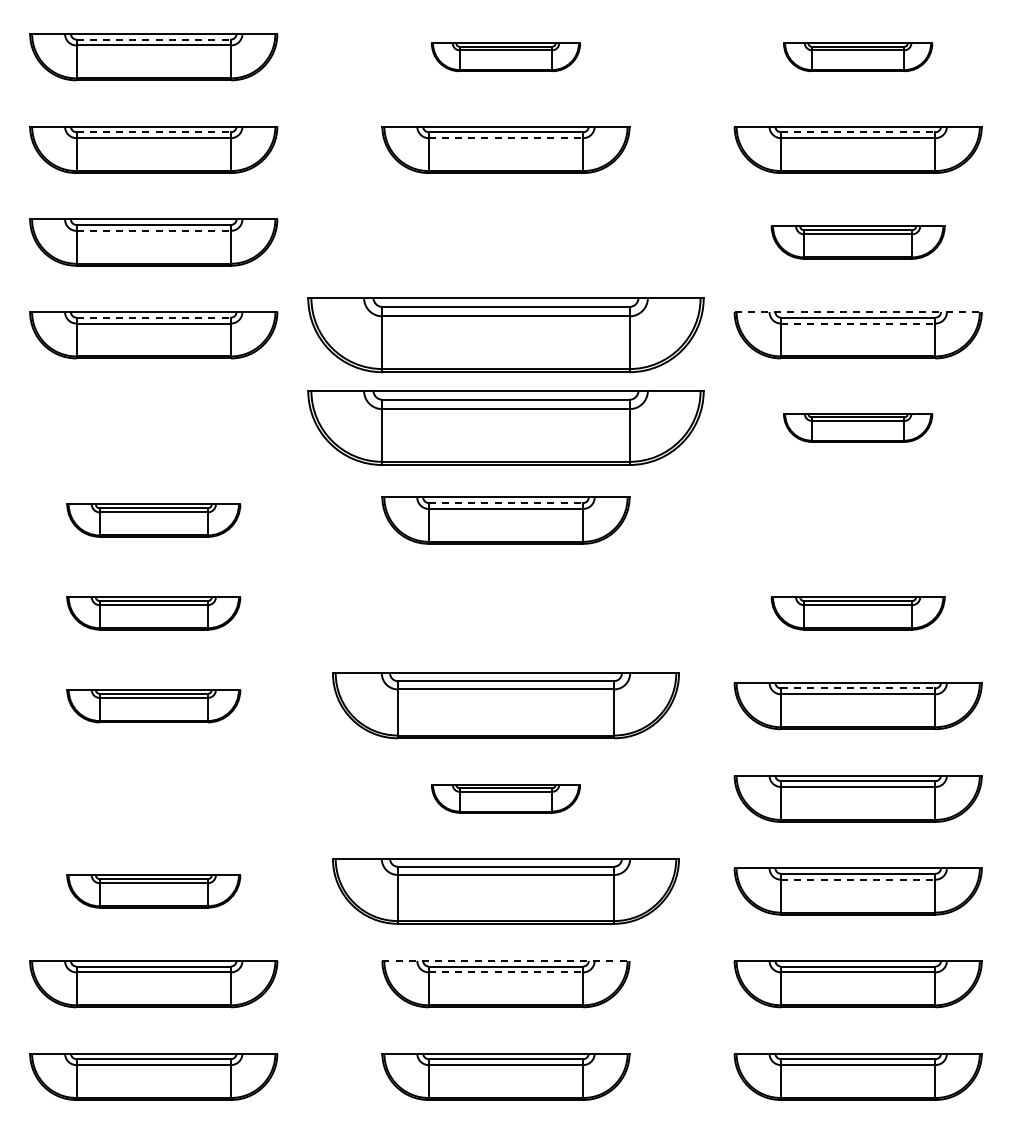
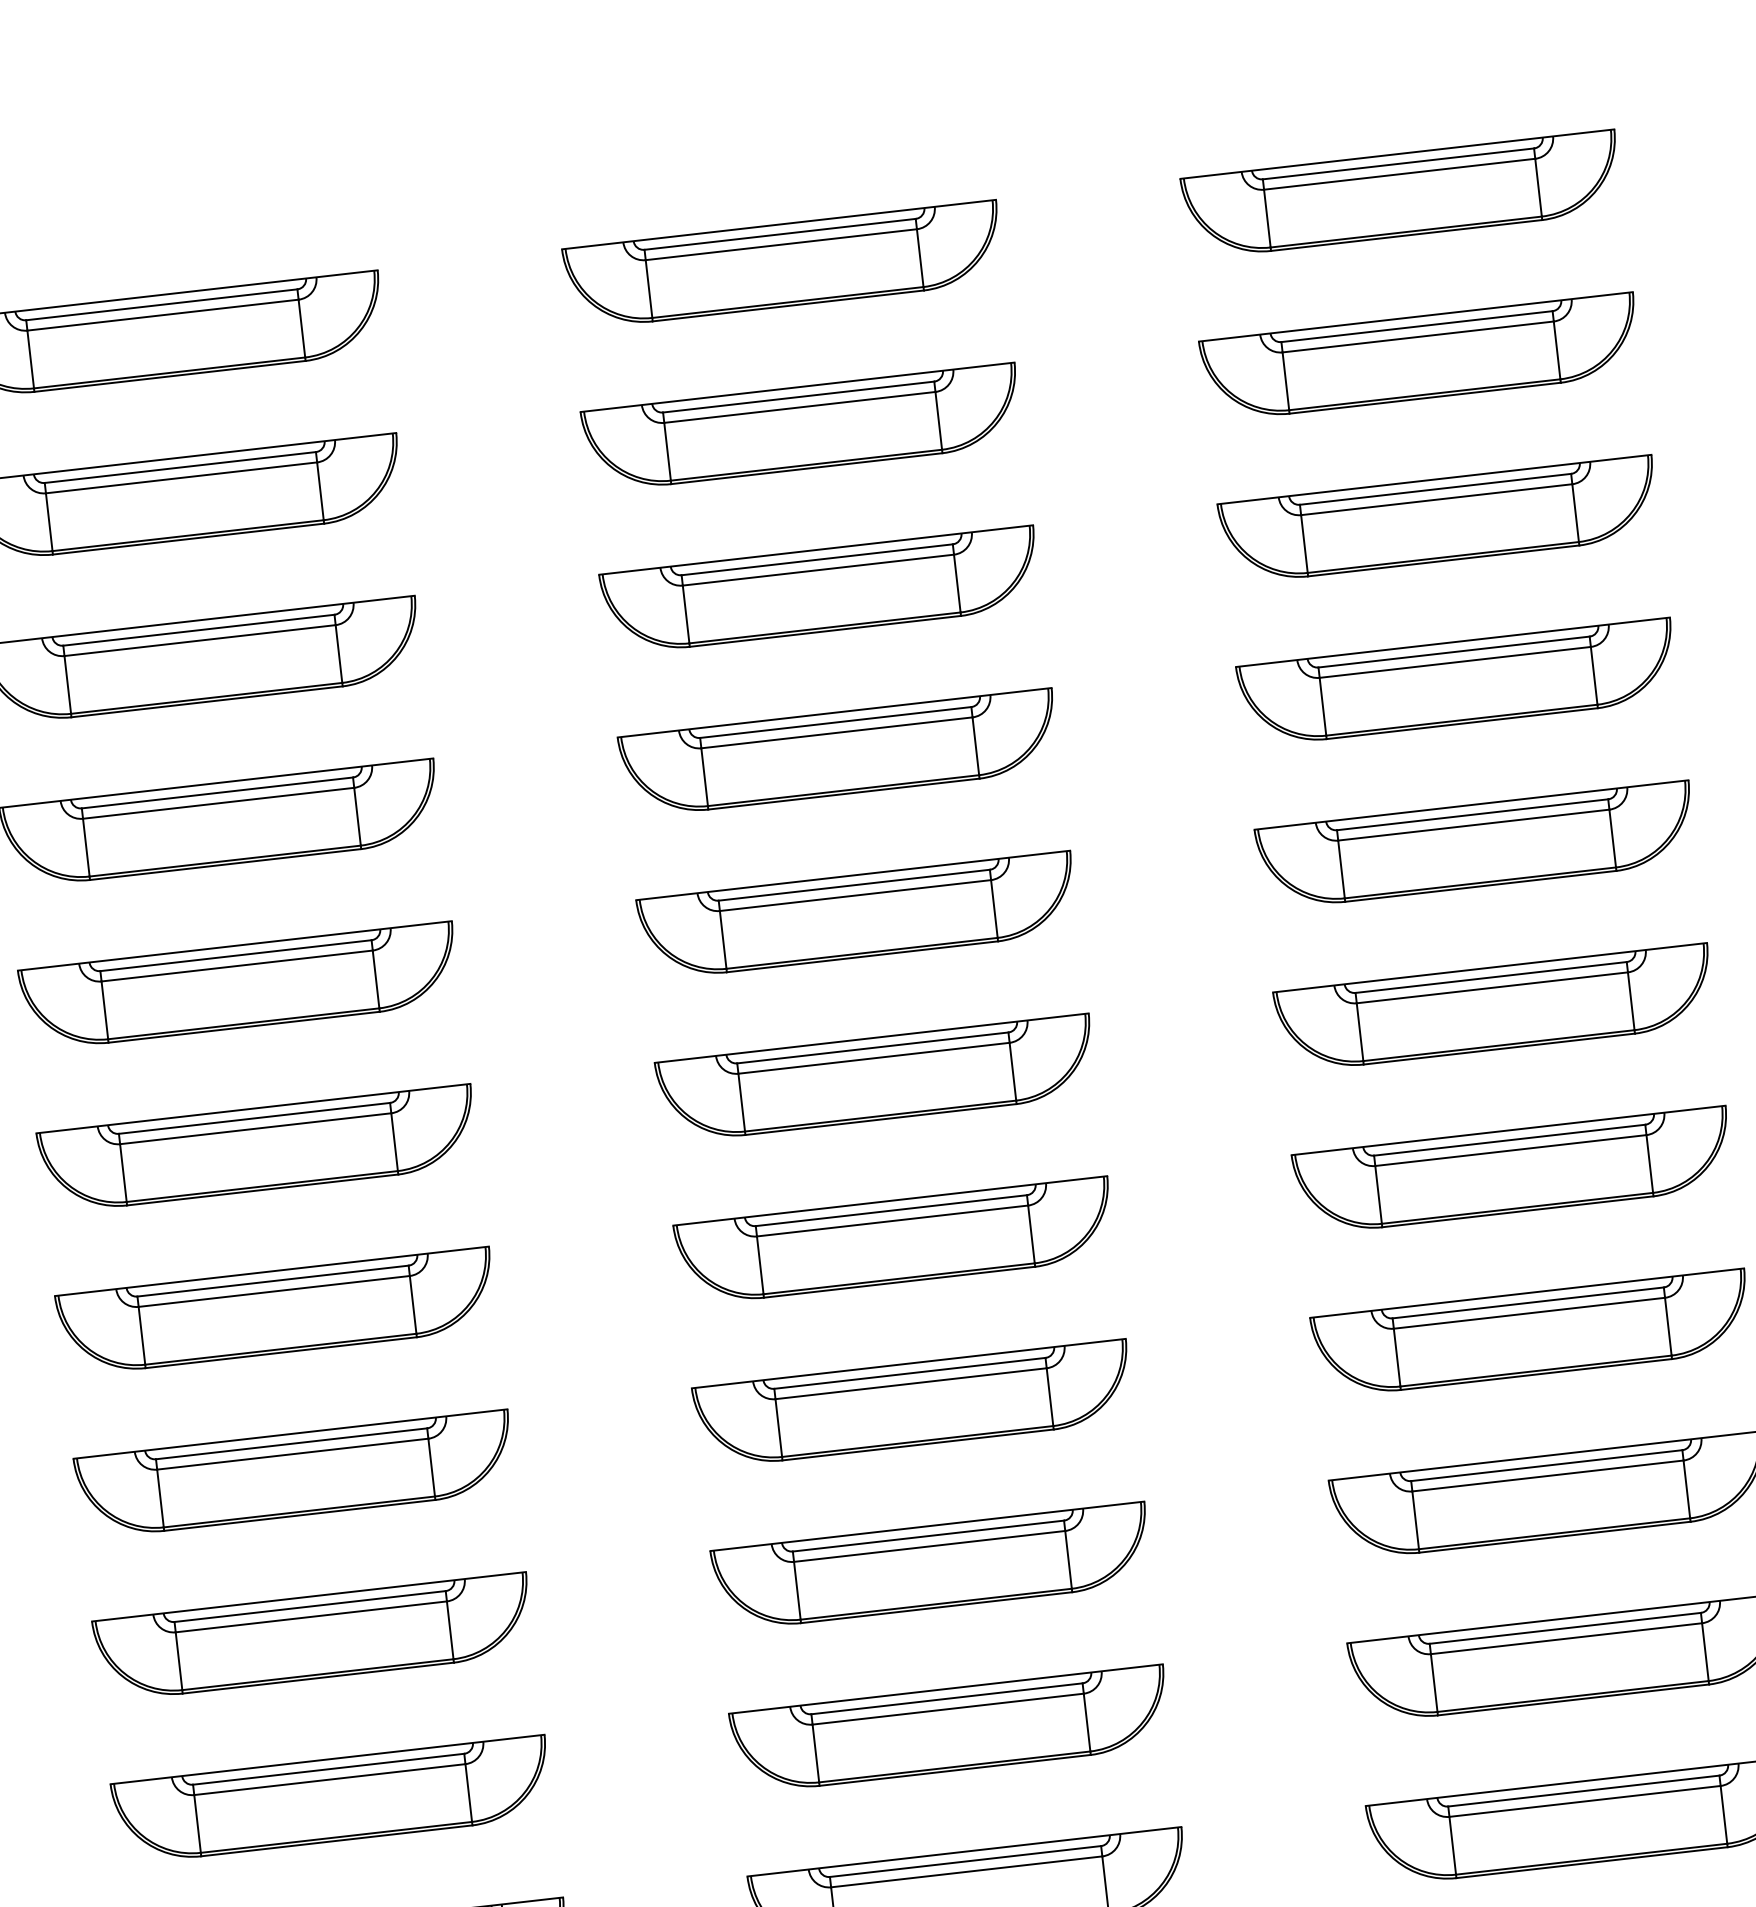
line: (154, 39) -> (163, 304), dashed -> solid
part: (505, 57) -> (782, 265), size x1.67
part: (857, 57) -> (1400, 195), size x1.67
line: (154, 132) -> (181, 467), dashed -> solid
line: (858, 132) -> (1417, 326), dashed -> solid
line: (506, 138) -> (800, 407), dashed -> solid
line: (154, 230) -> (201, 639), dashed -> solid
part: (505, 242) -> (819, 590), added
part: (857, 242) -> (1437, 520), size x1.43
line: (858, 312) -> (1453, 642), dashed -> solid
line: (154, 317) -> (218, 792), dashed -> solid
line: (858, 323) -> (1455, 662), dashed -> solid
part: (505, 335) -> (838, 753), size x0.62
part: (153, 427) -> (238, 985), added
part: (505, 427) -> (856, 915), size x0.62
part: (857, 427) -> (1474, 845), size x1.67
line: (506, 503) -> (873, 1048), dashed -> solid
part: (153, 520) -> (257, 1149), size x1.43
part: (857, 520) -> (1493, 1008), added
part: (153, 613) -> (276, 1312), size x1.43
part: (505, 613) -> (894, 1241), added
part: (857, 613) -> (1511, 1171), size x1.43
line: (858, 688) -> (1528, 1303), dashed -> solid
part: (153, 706) -> (294, 1475), size x1.43
part: (505, 706) -> (912, 1405), size x0.71
part: (153, 798) -> (313, 1637), added
part: (505, 798) -> (931, 1566), size x1.67
line: (858, 879) -> (1566, 1638), dashed -> solid
part: (153, 891) -> (331, 1800), size x1.43
part: (505, 891) -> (949, 1729), size x0.71
line: (505, 960) -> (963, 1851), dashed -> solid
line: (506, 972) -> (967, 1871), dashed -> solid

